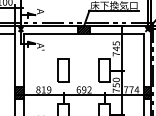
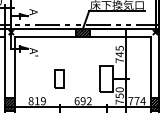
part: (63, 70) -> (59, 79), size x0.7

